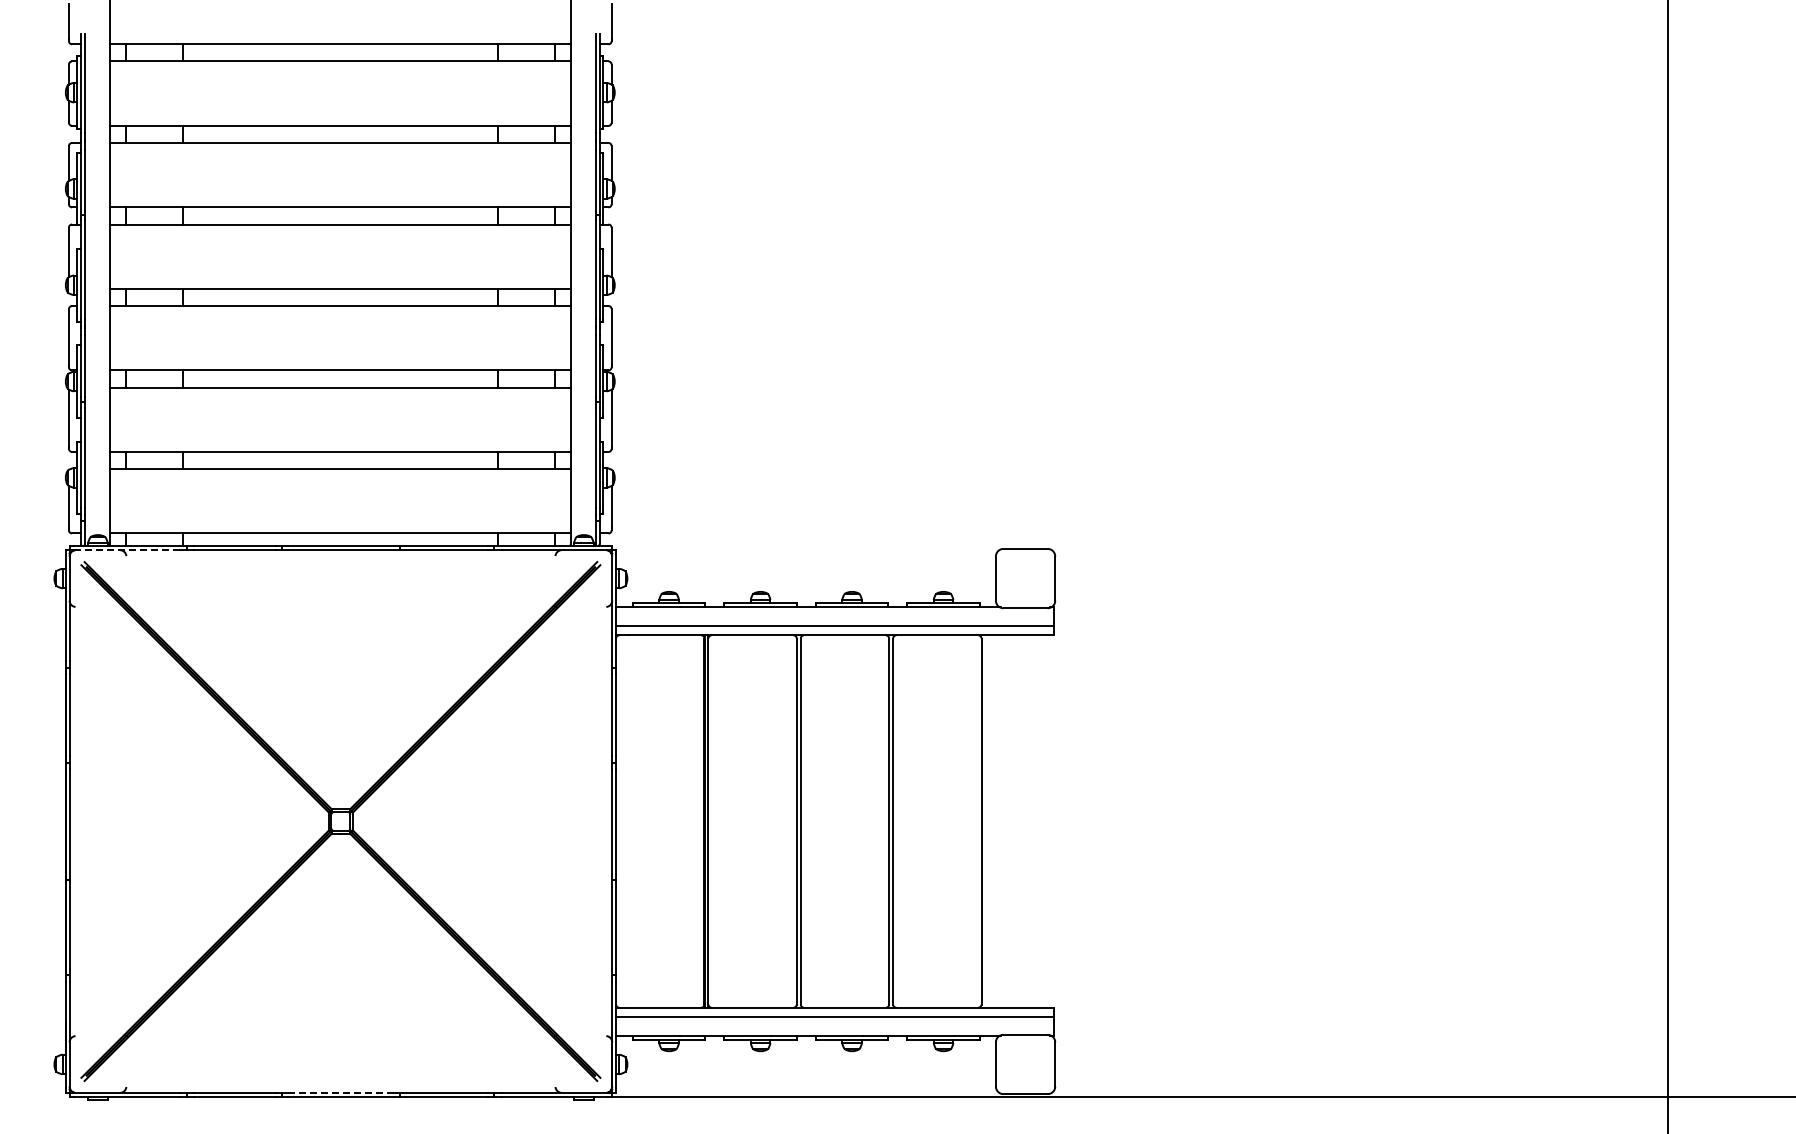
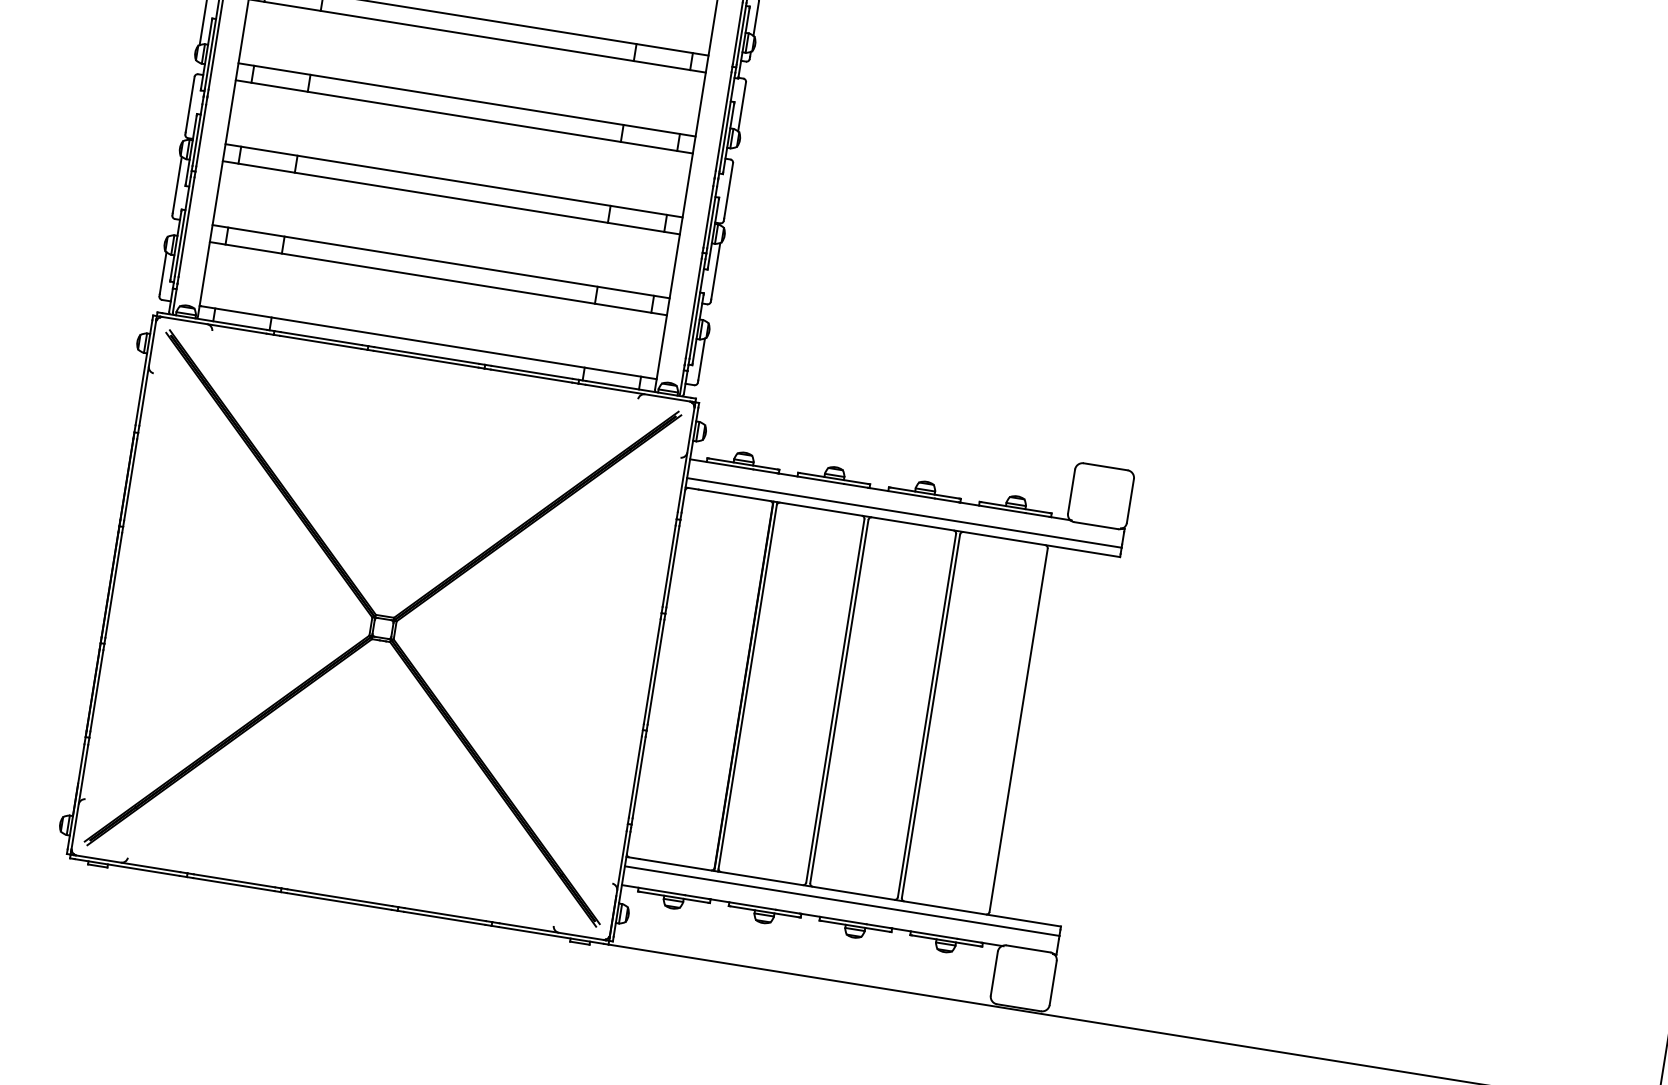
line: (127, 550) -> (214, 325), dashed -> solid
line: (340, 1092) -> (339, 897), dashed -> solid

